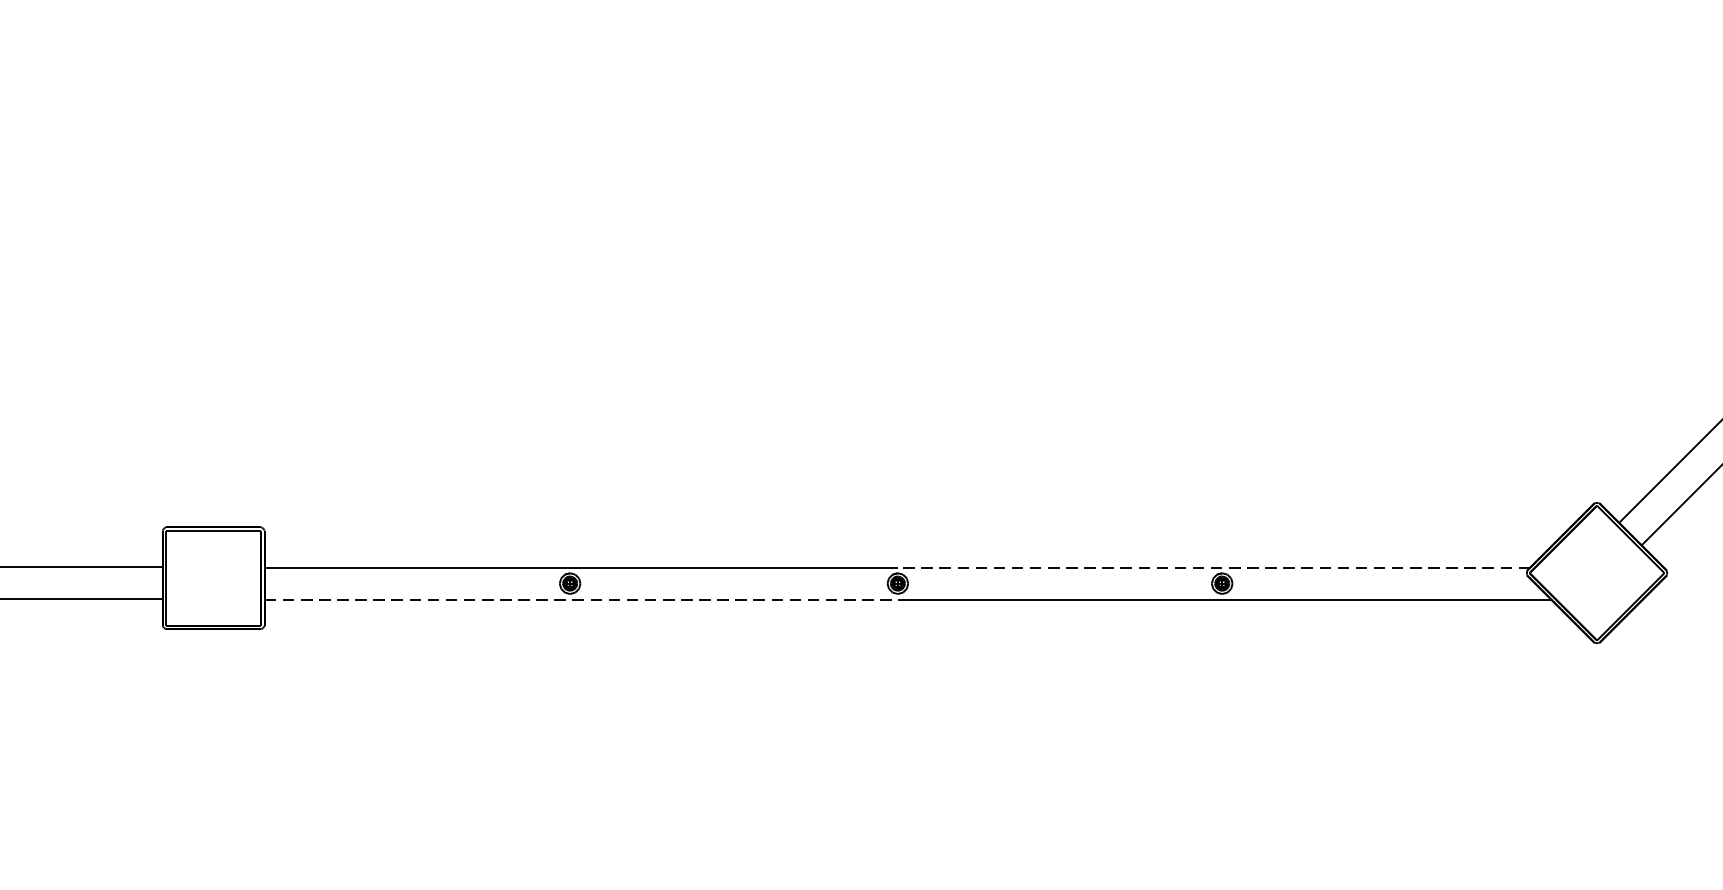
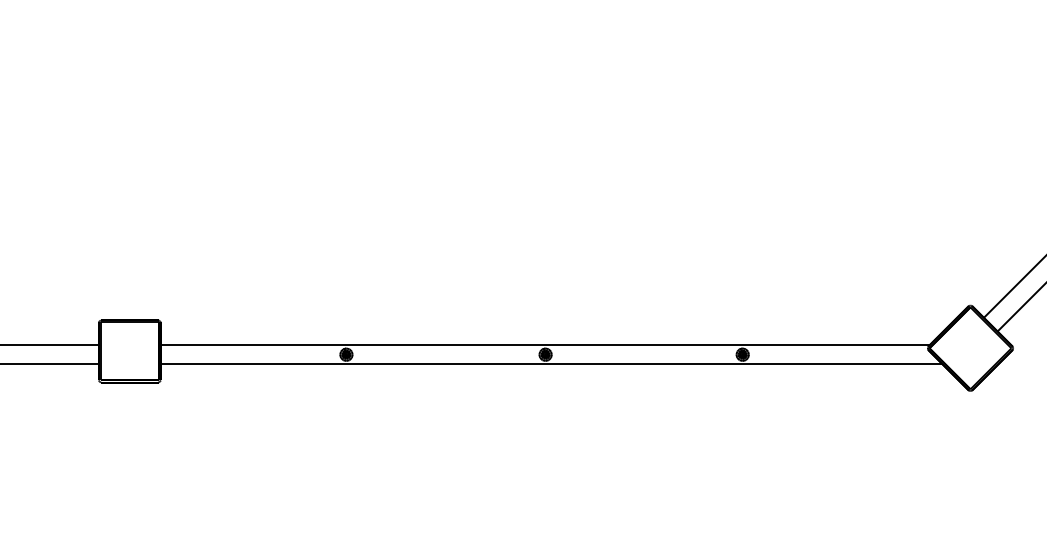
line: (1213, 568) -> (737, 345), dashed -> solid
line: (581, 599) -> (353, 364), dashed -> solid

